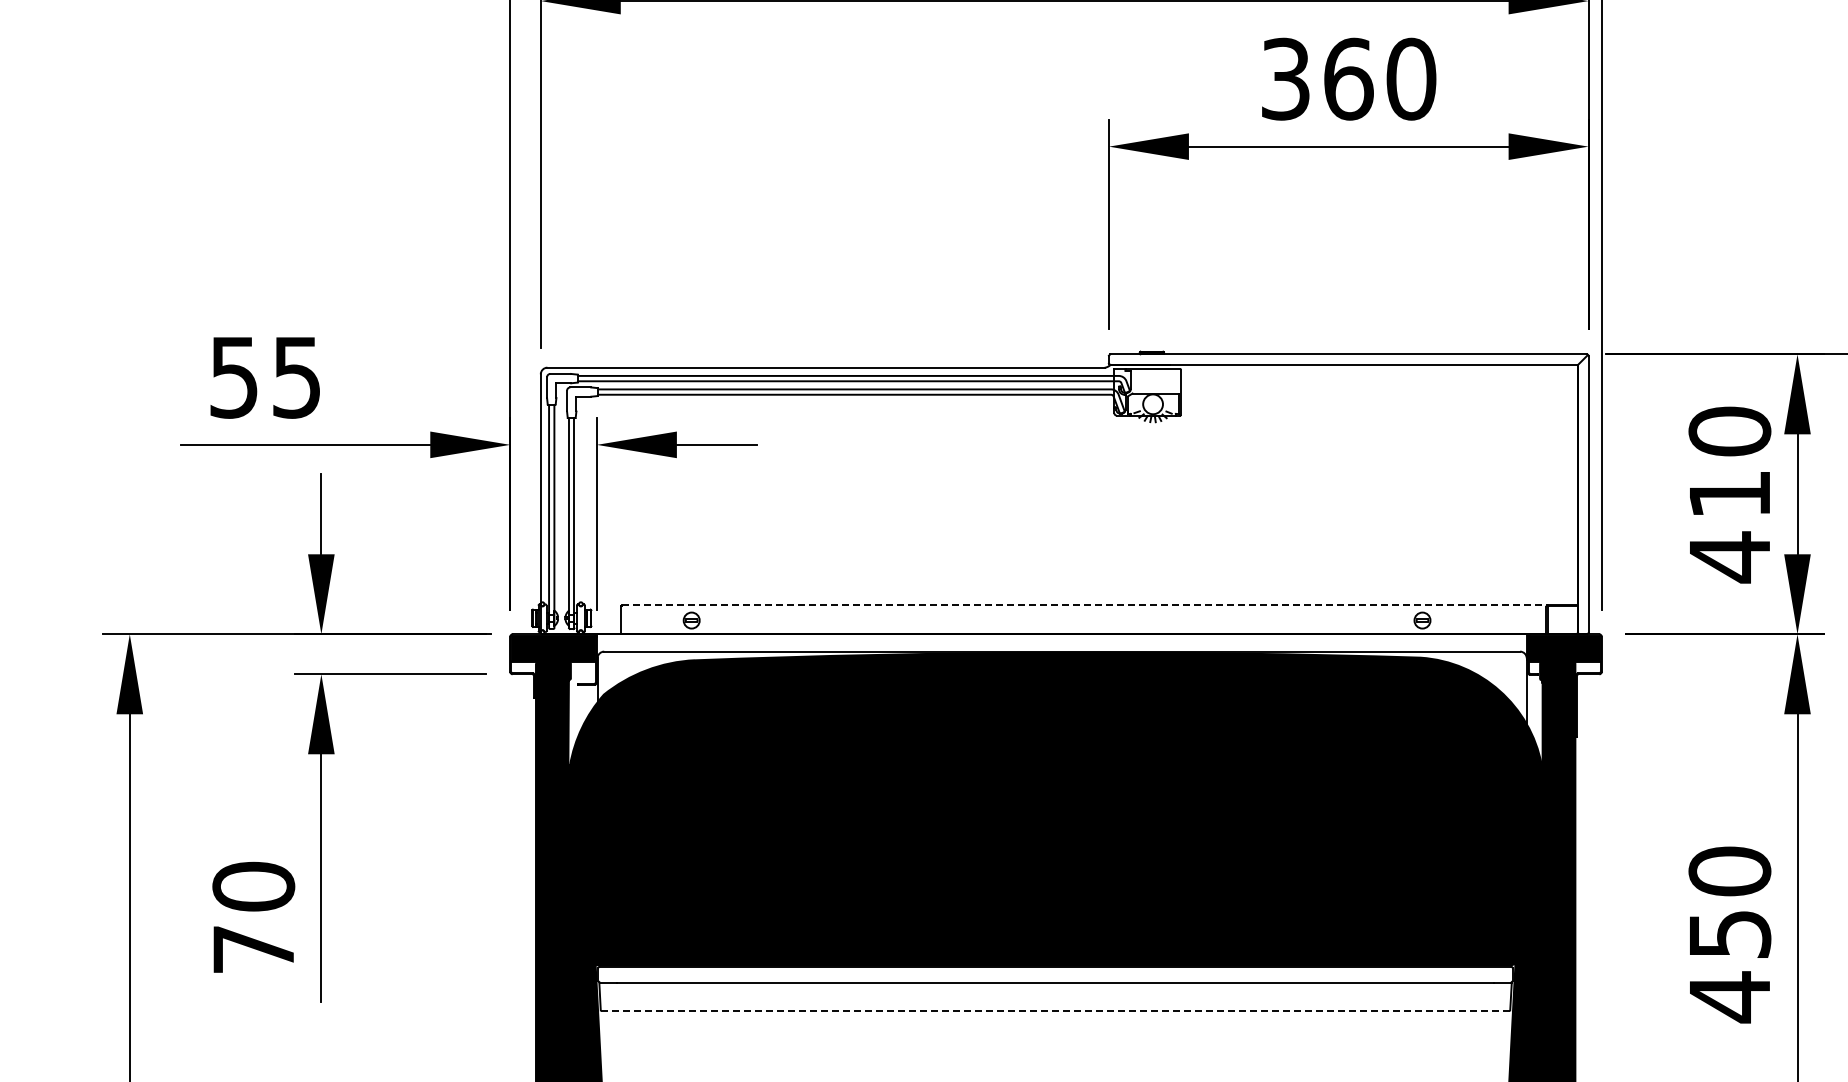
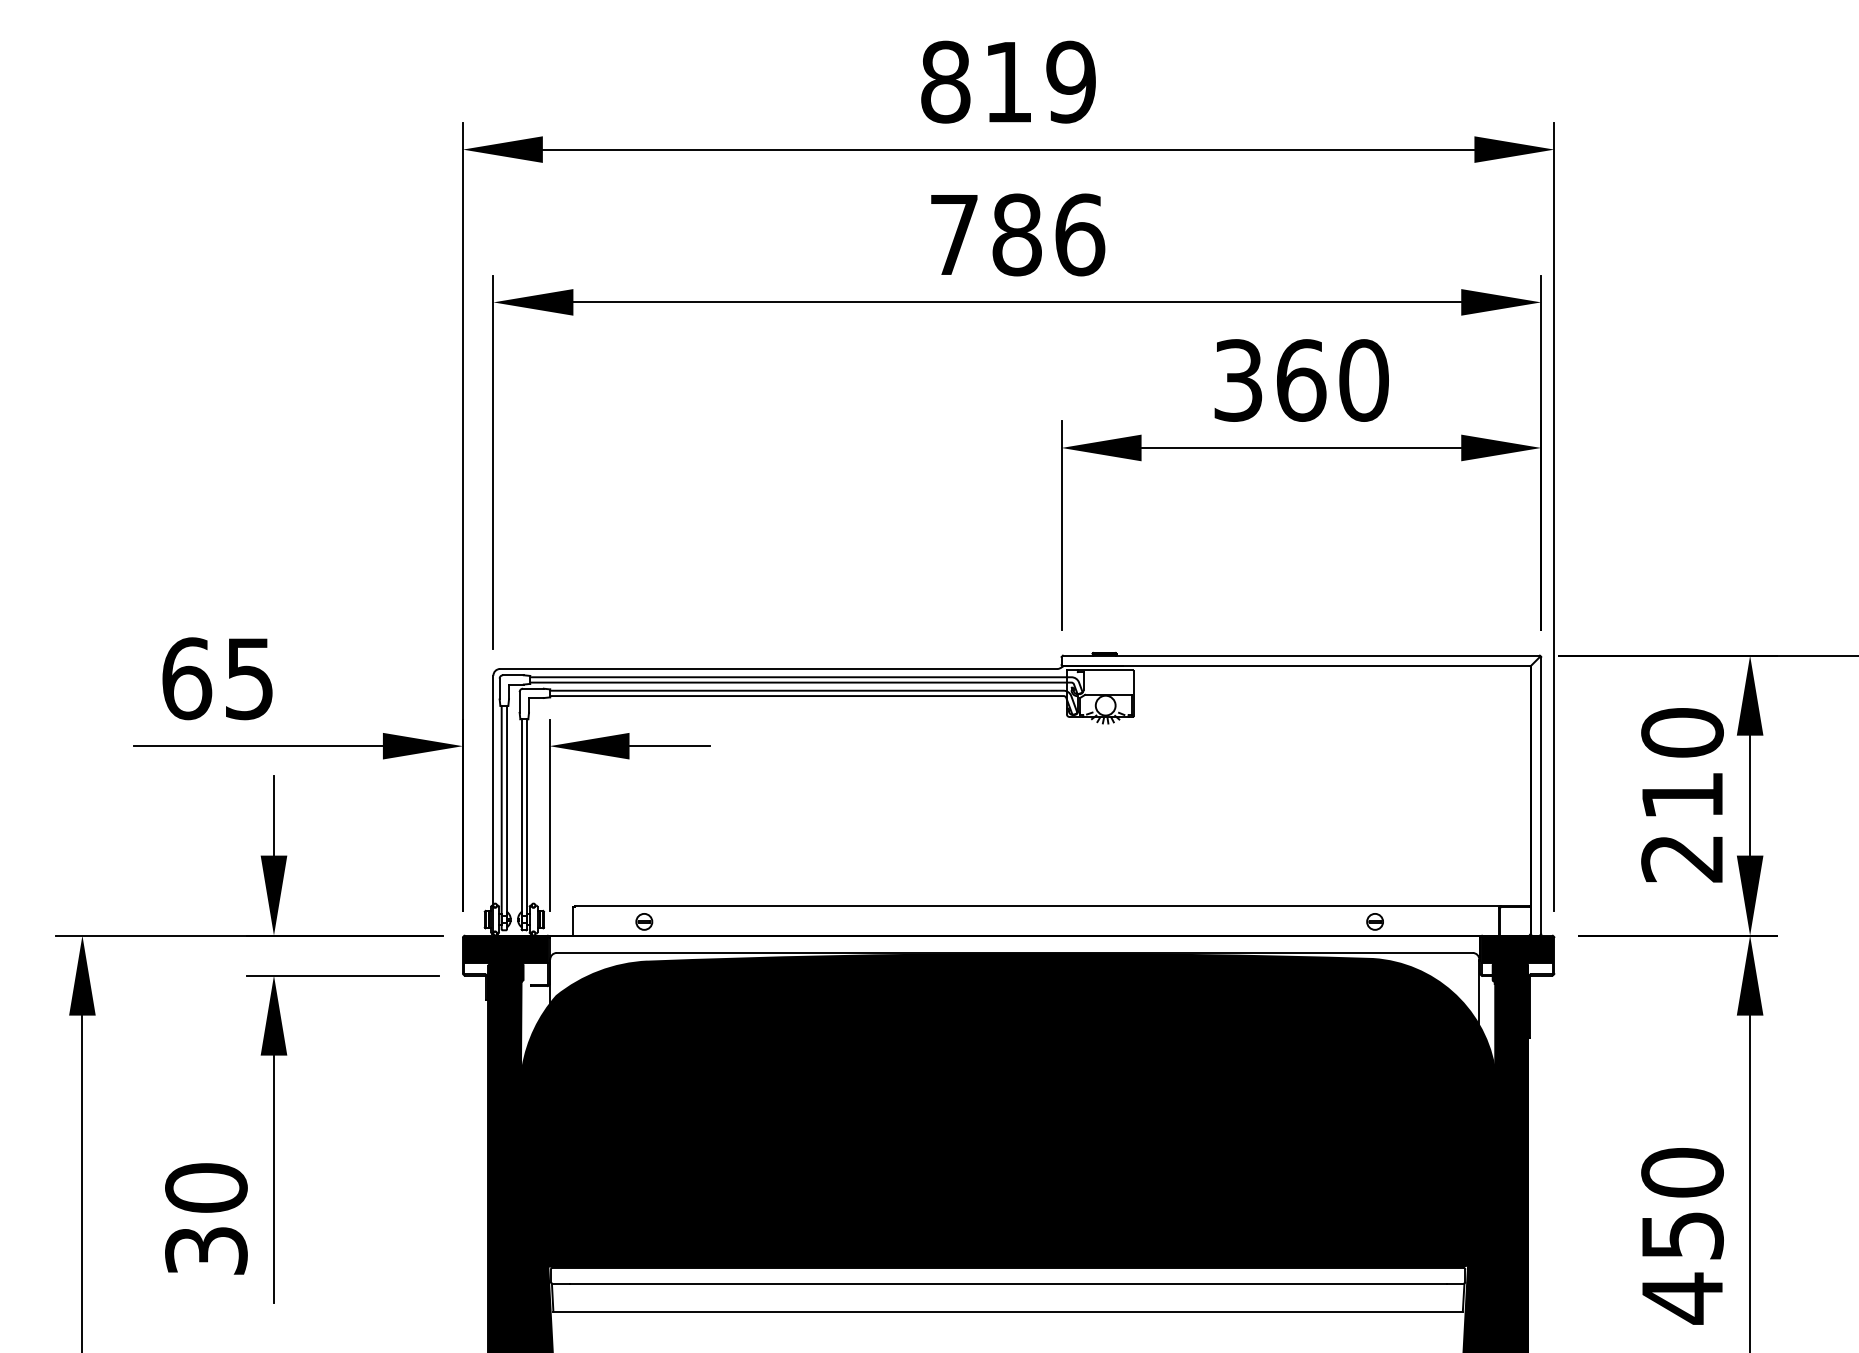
text: (234, 377) -> (187, 678), 55 -> 65
text: (1728, 557) -> (1681, 858), 410 -> 210
line: (1085, 605) -> (1038, 906), dashed -> solid
text: (253, 949) -> (206, 1250), 70 -> 30
line: (1055, 1010) -> (1008, 1311), dashed -> solid

